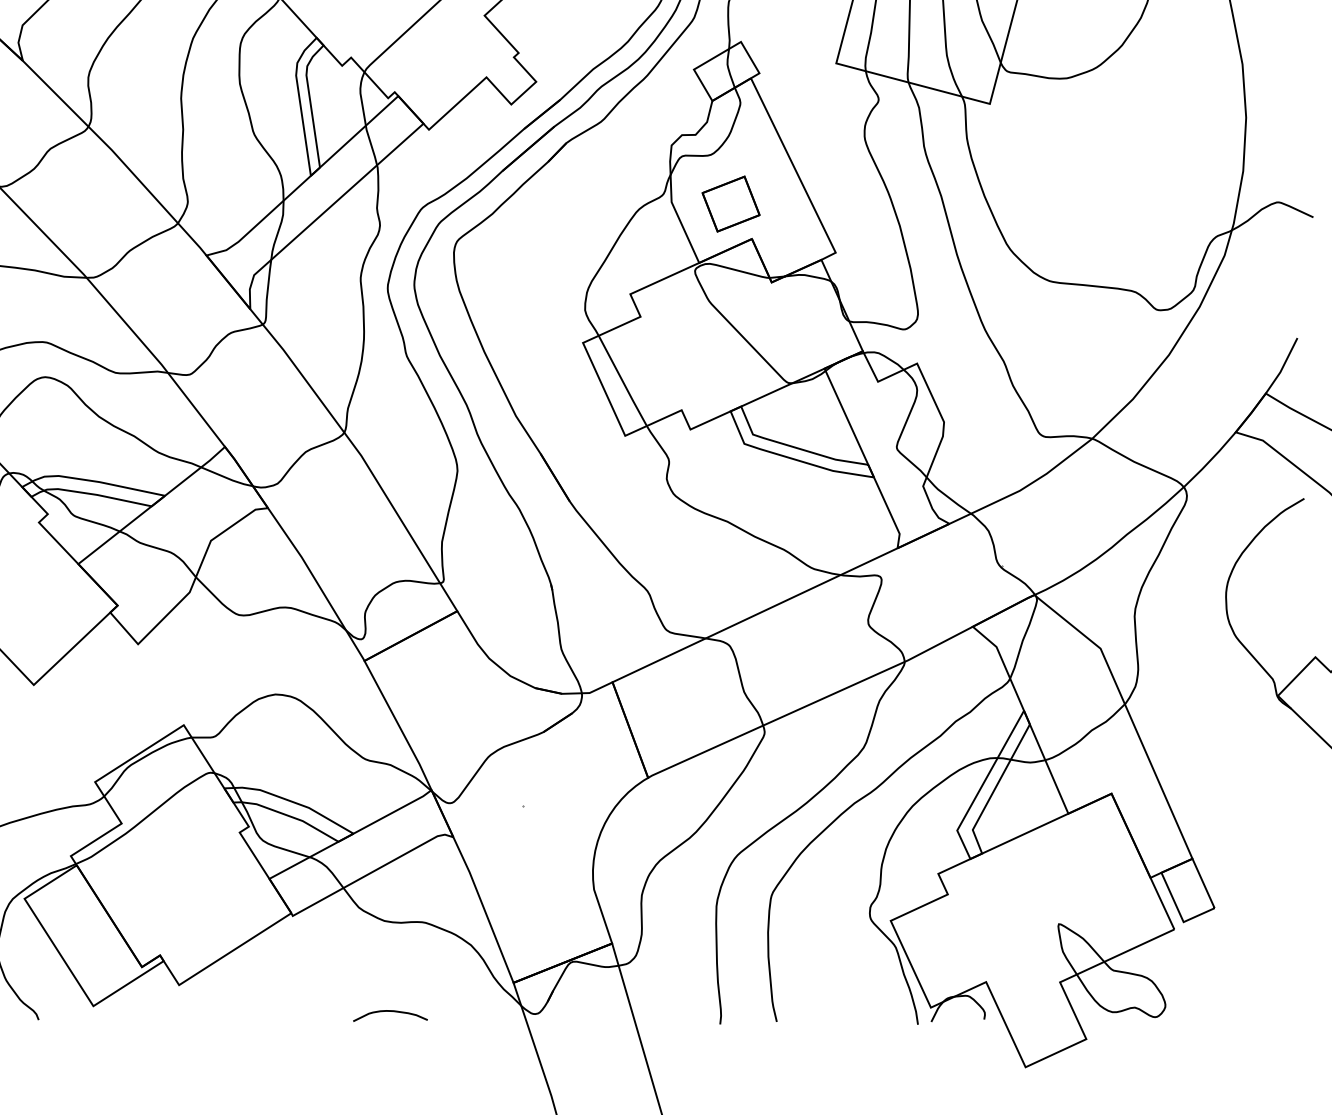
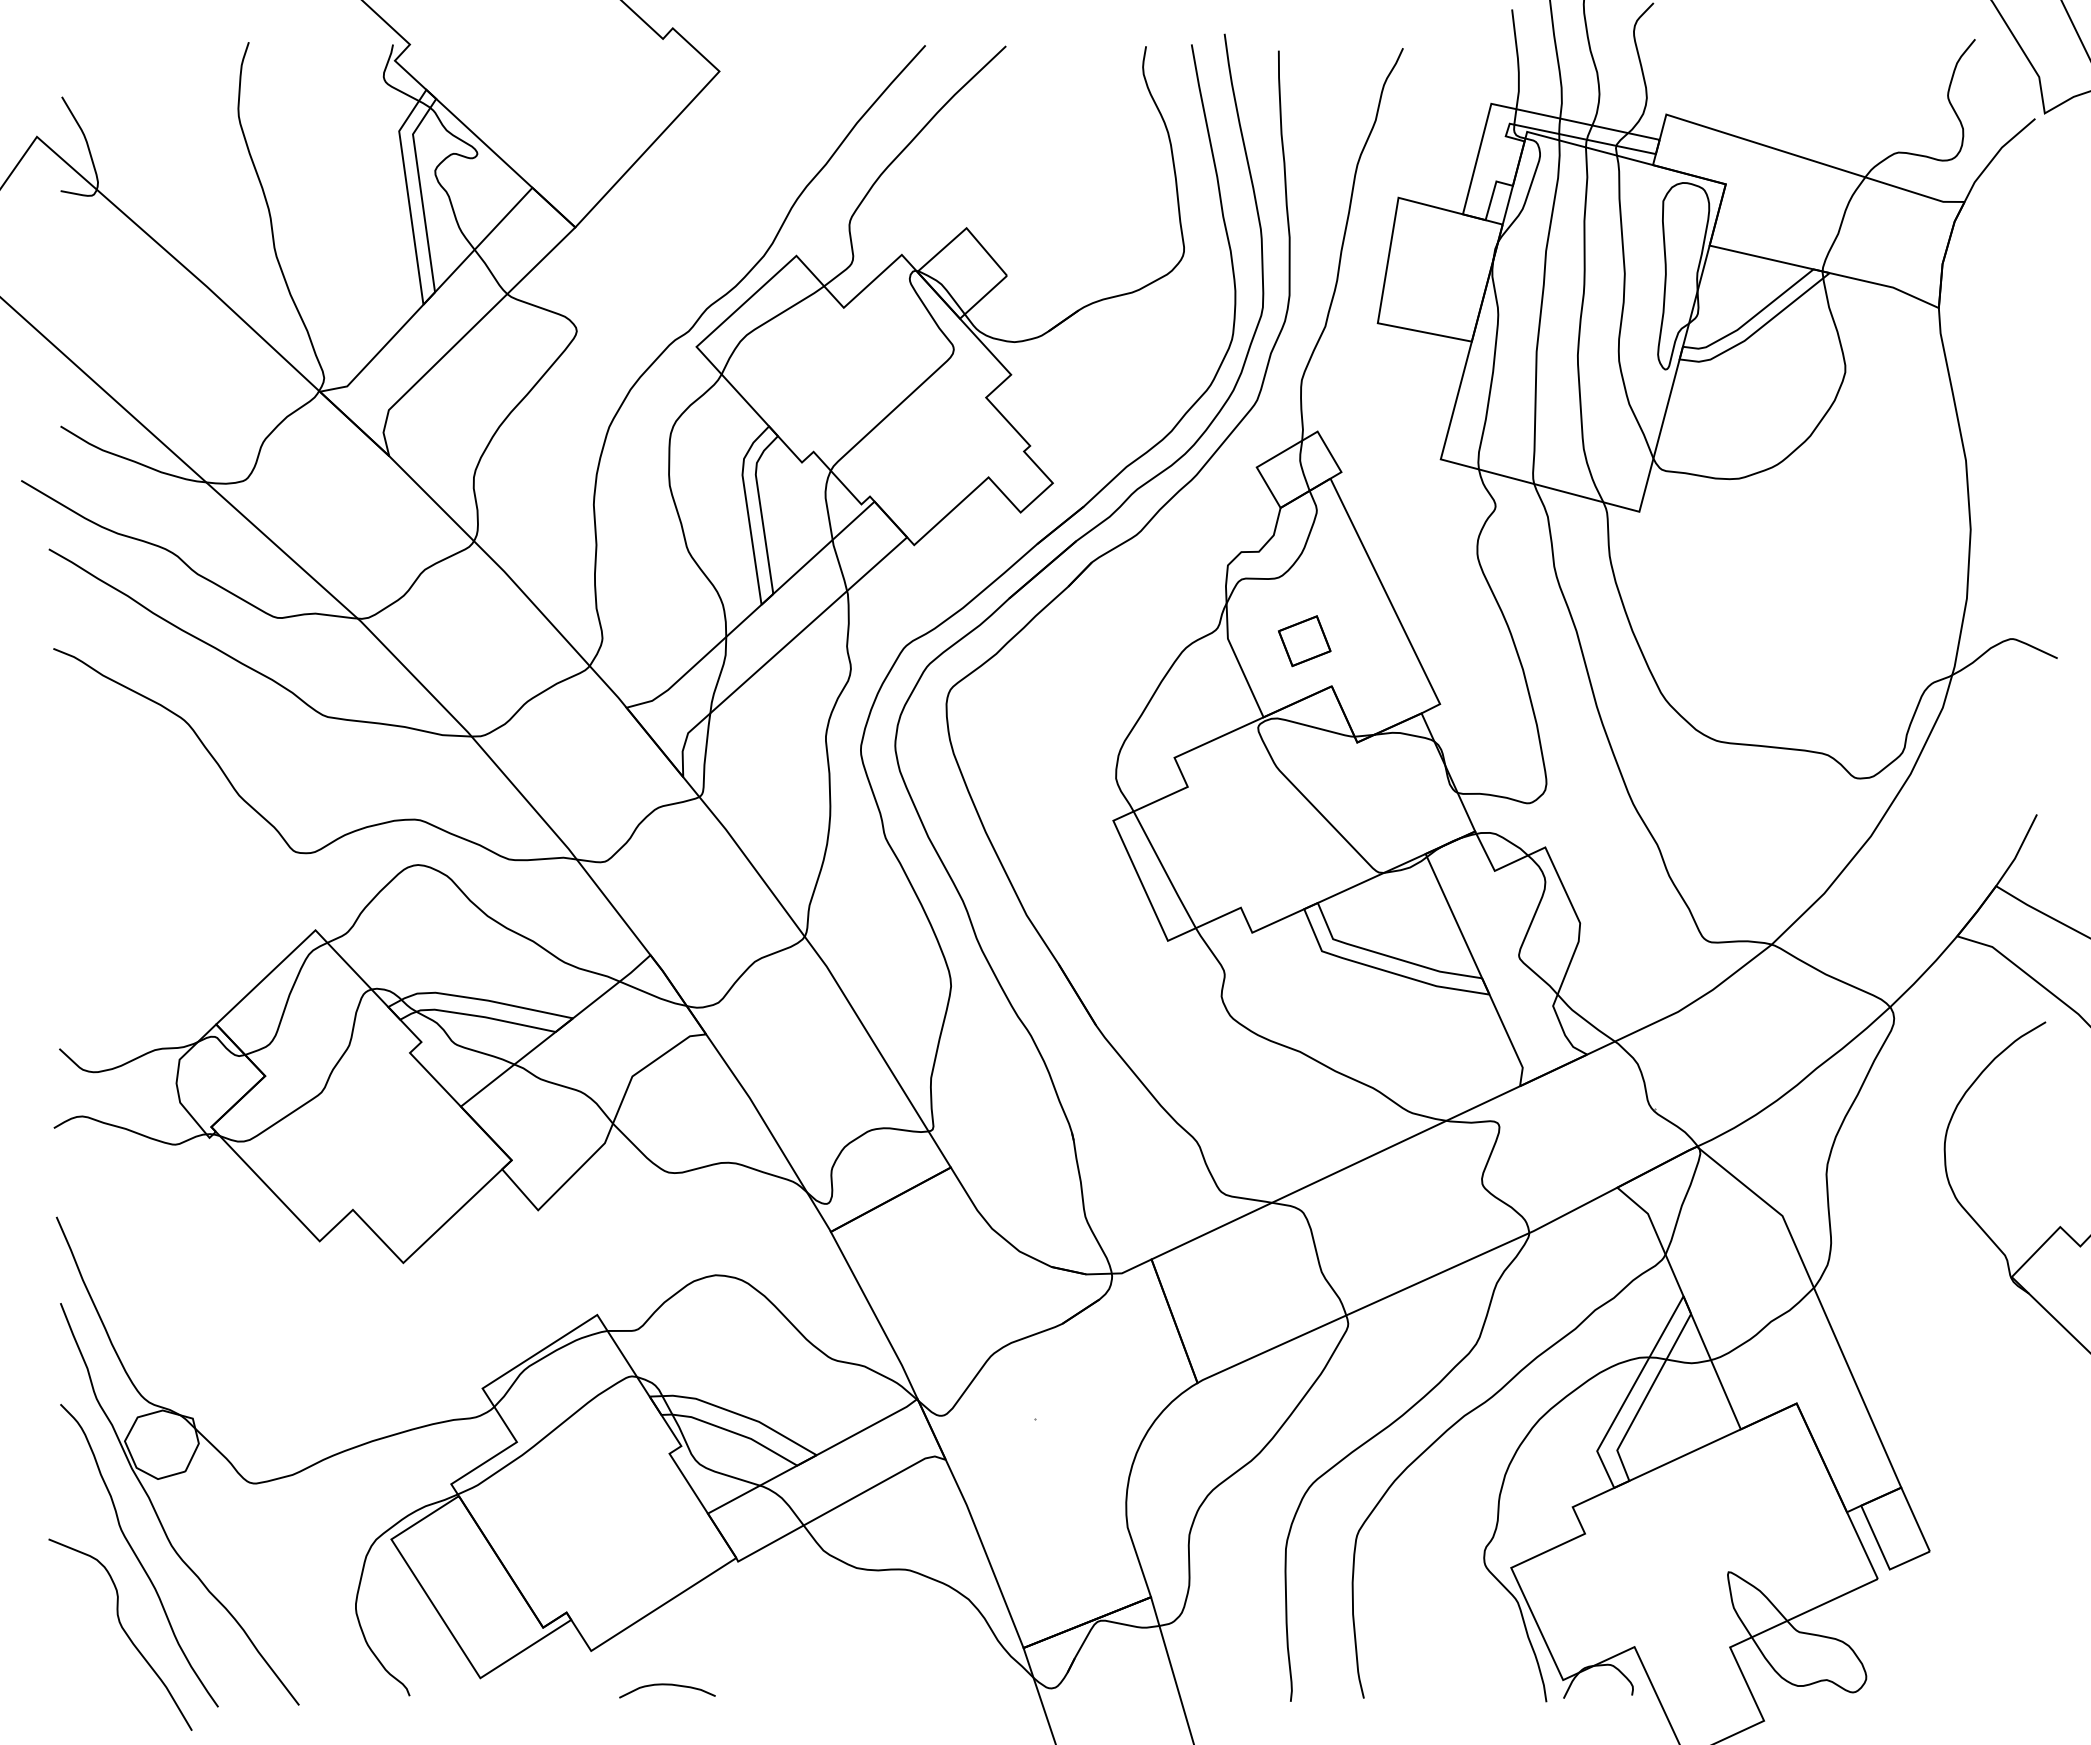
part: (730, 203) -> (1304, 640), size x0.7
curve: (390, 1011) -> (667, 1685), moved

